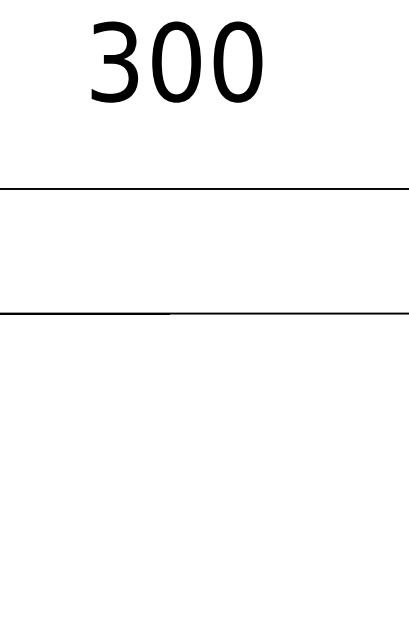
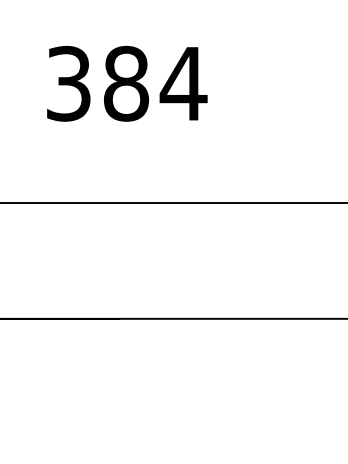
text: (207, 61) -> (155, 83), 300 -> 384

